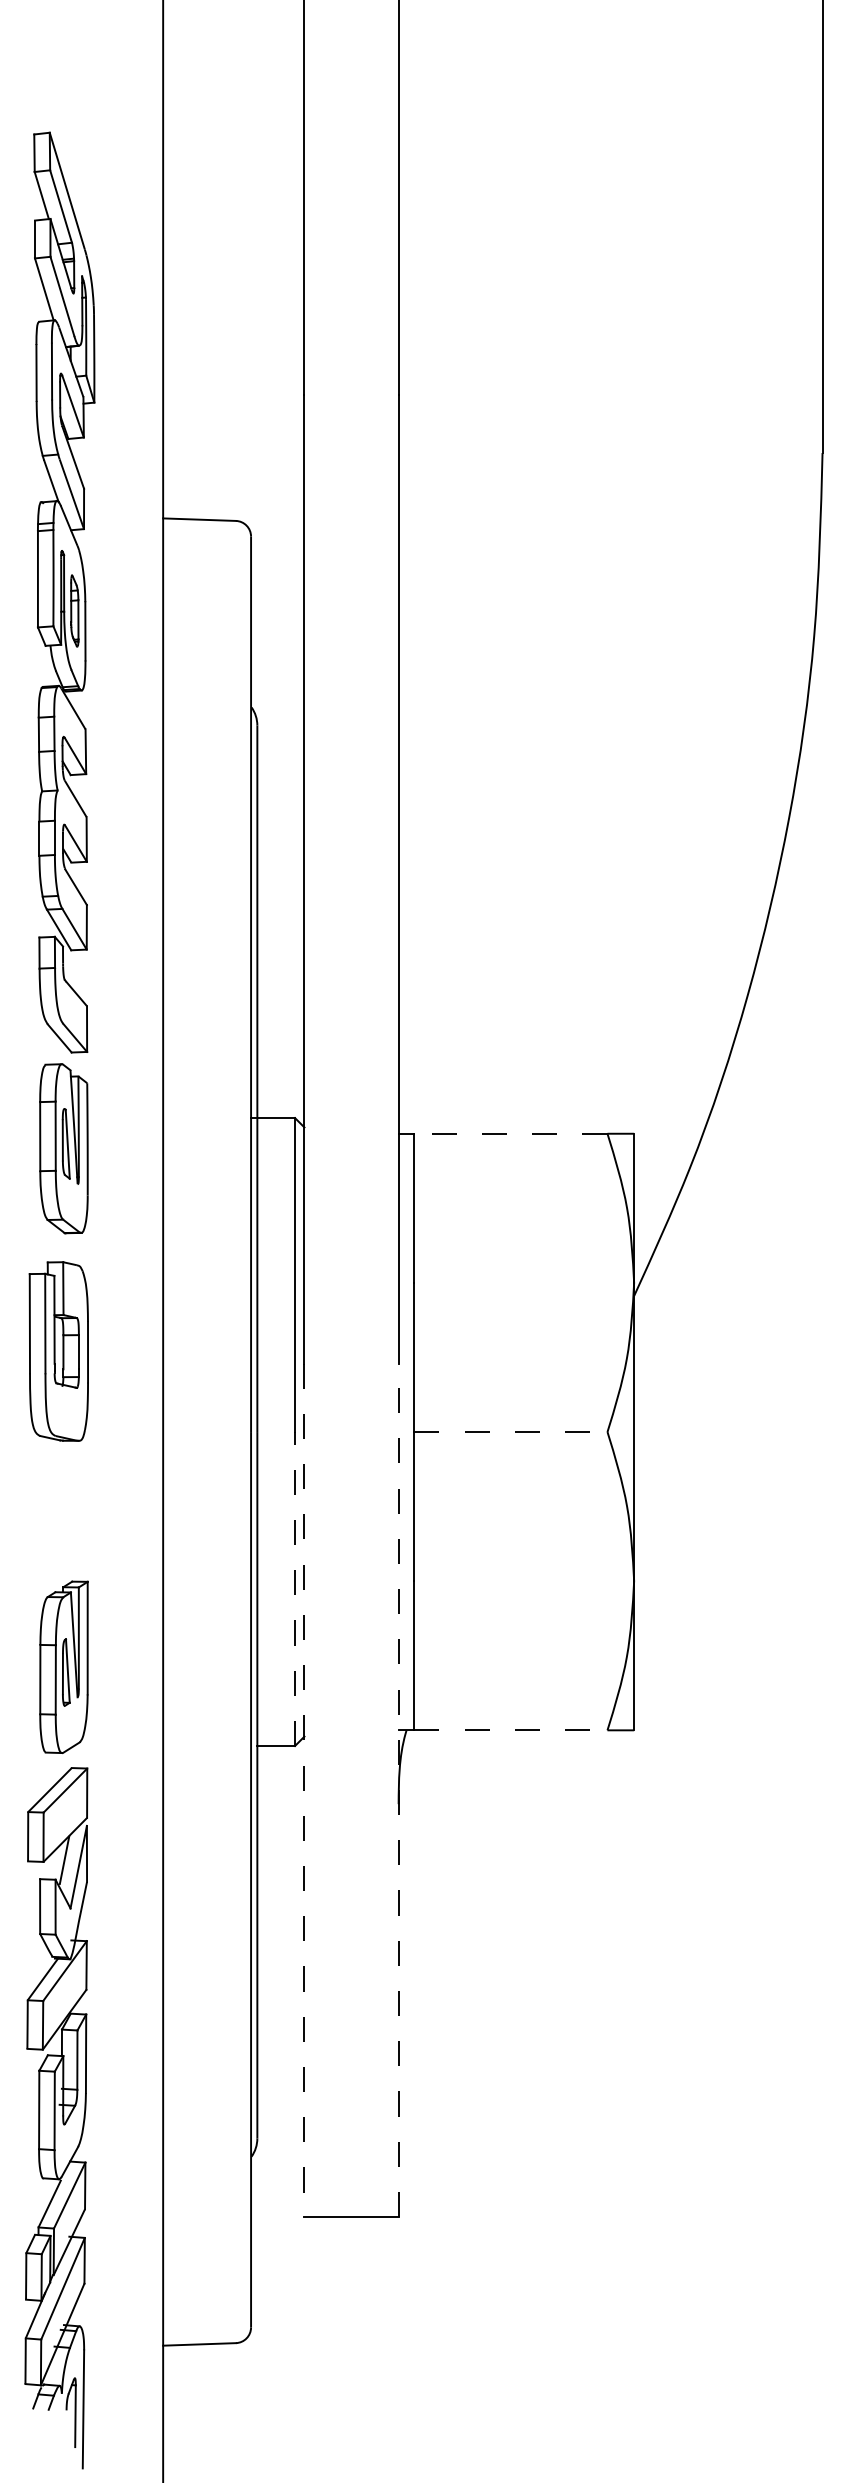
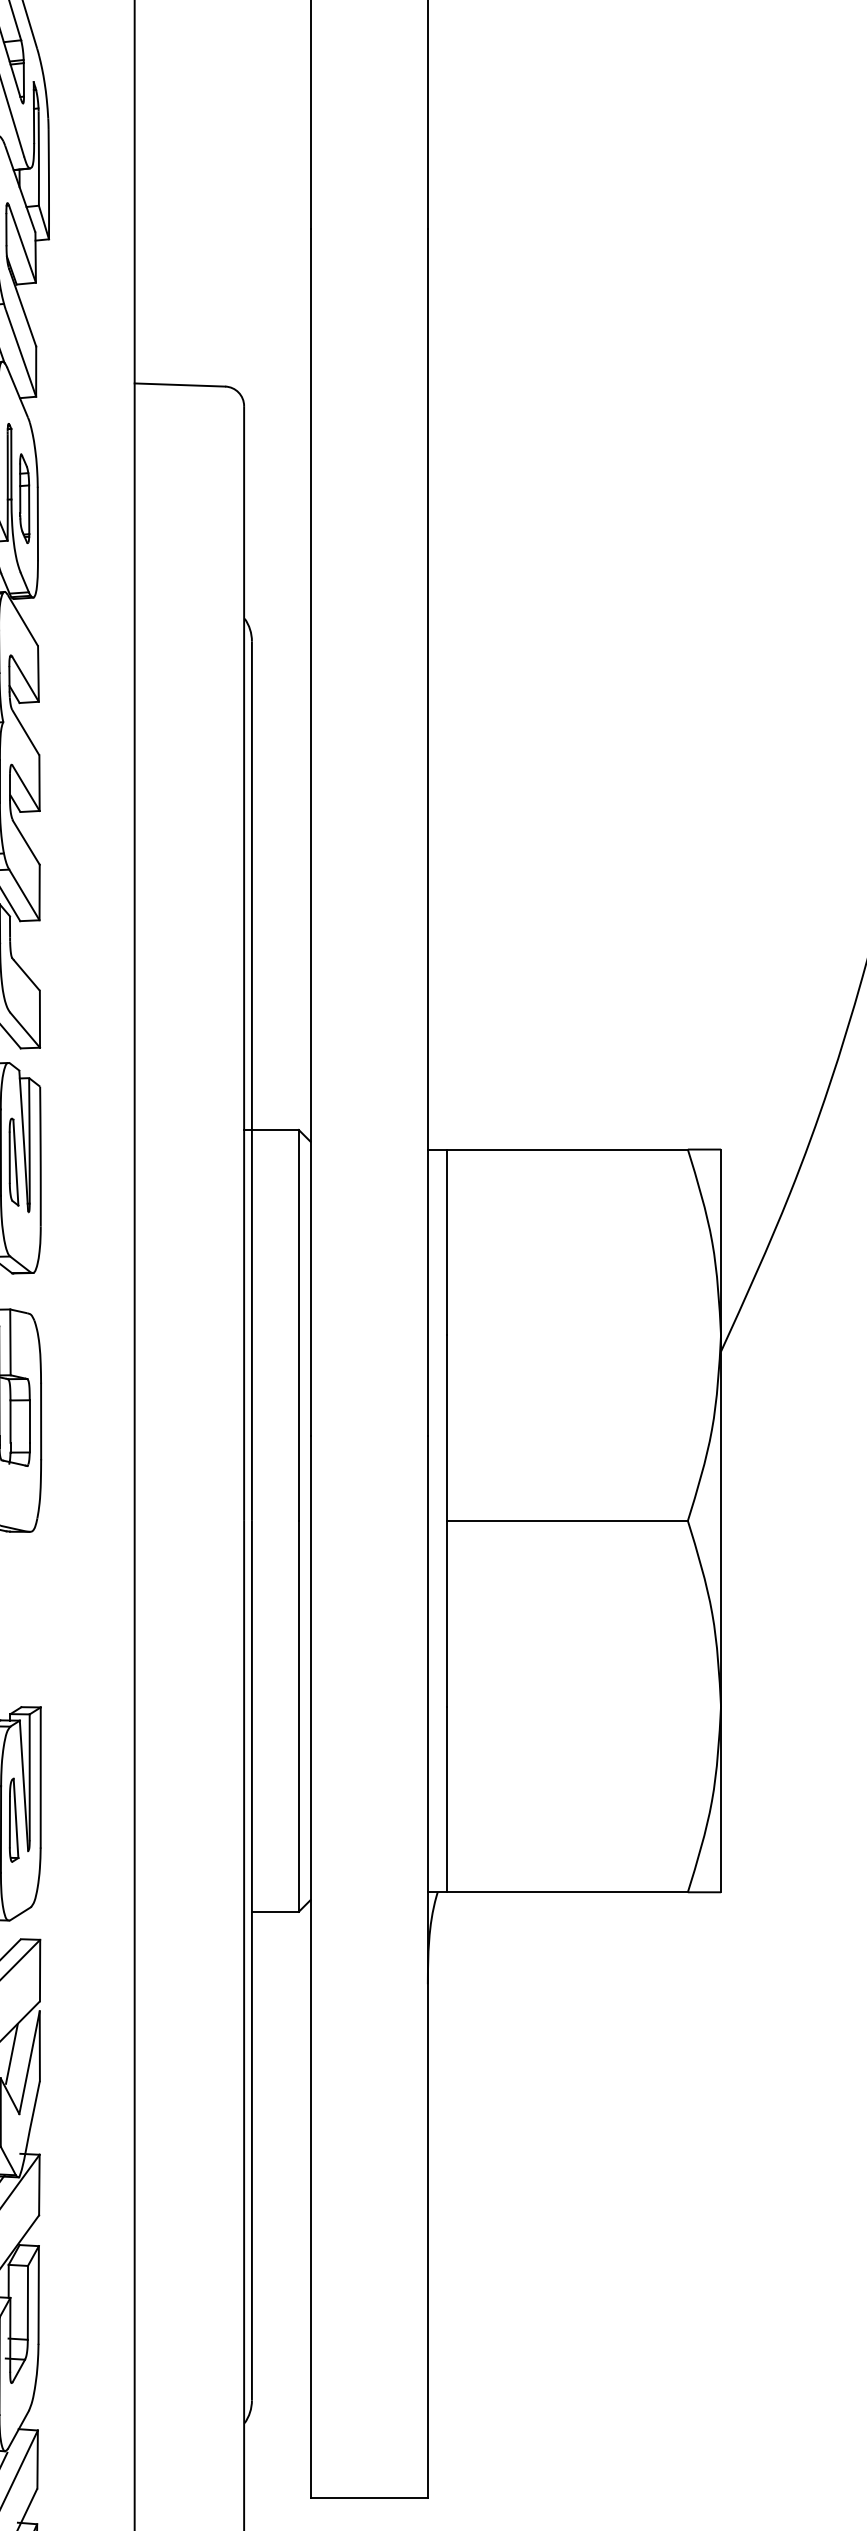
line: (510, 1133) -> (567, 1149), dashed -> solid
line: (510, 1432) -> (567, 1521), dashed -> solid
line: (295, 1589) -> (299, 1716), dashed -> solid
line: (510, 1730) -> (567, 1892), dashed -> solid
line: (304, 1790) -> (310, 1967), dashed -> solid
line: (398, 1790) -> (427, 1967), dashed -> solid

